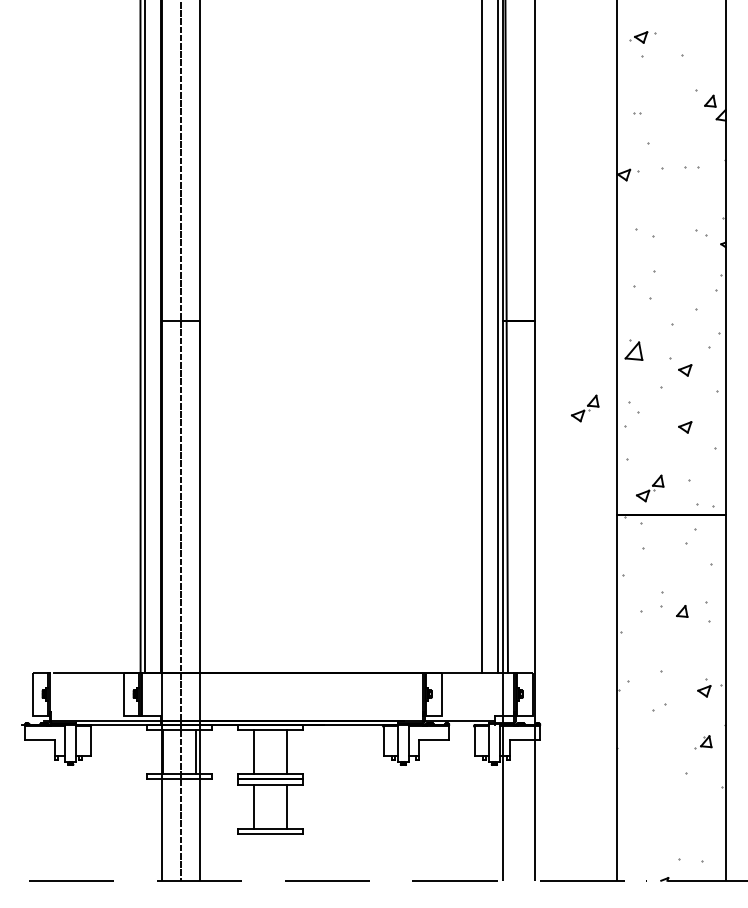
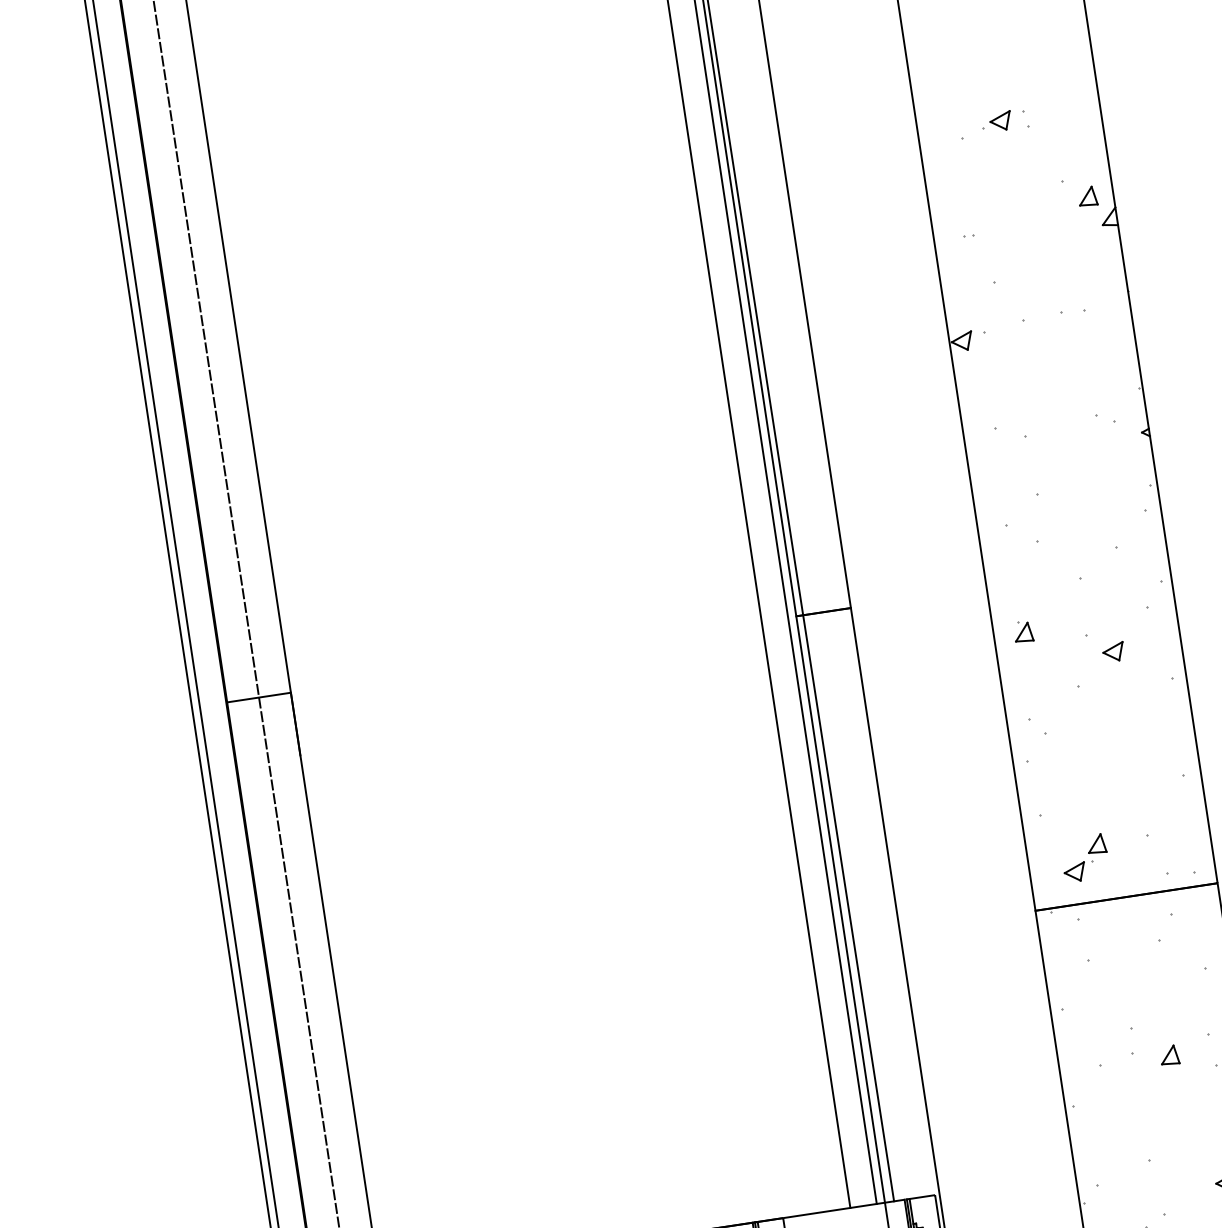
part: (642, 37) -> (1003, 121), moved
part: (634, 350) -> (1023, 631), size x0.62
part: (585, 408) -> (956, 741), removed
part: (685, 427) -> (1128, 747), removed

